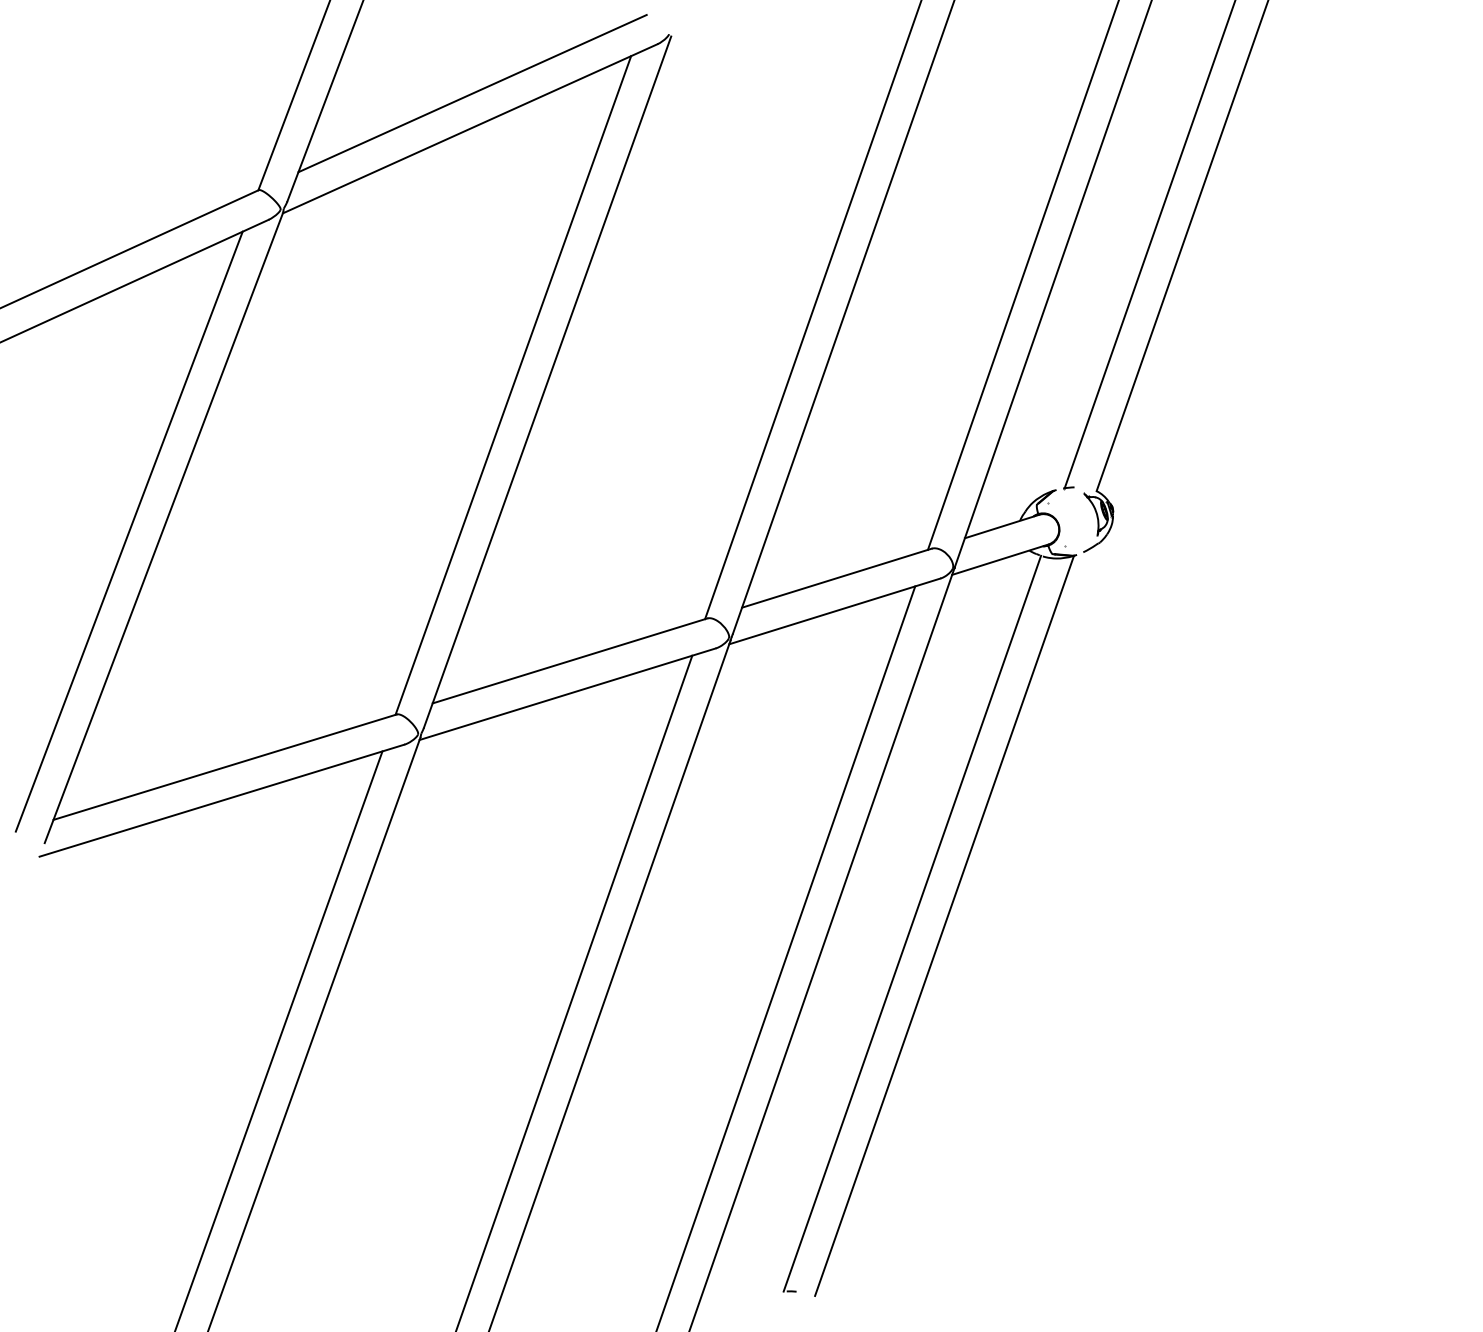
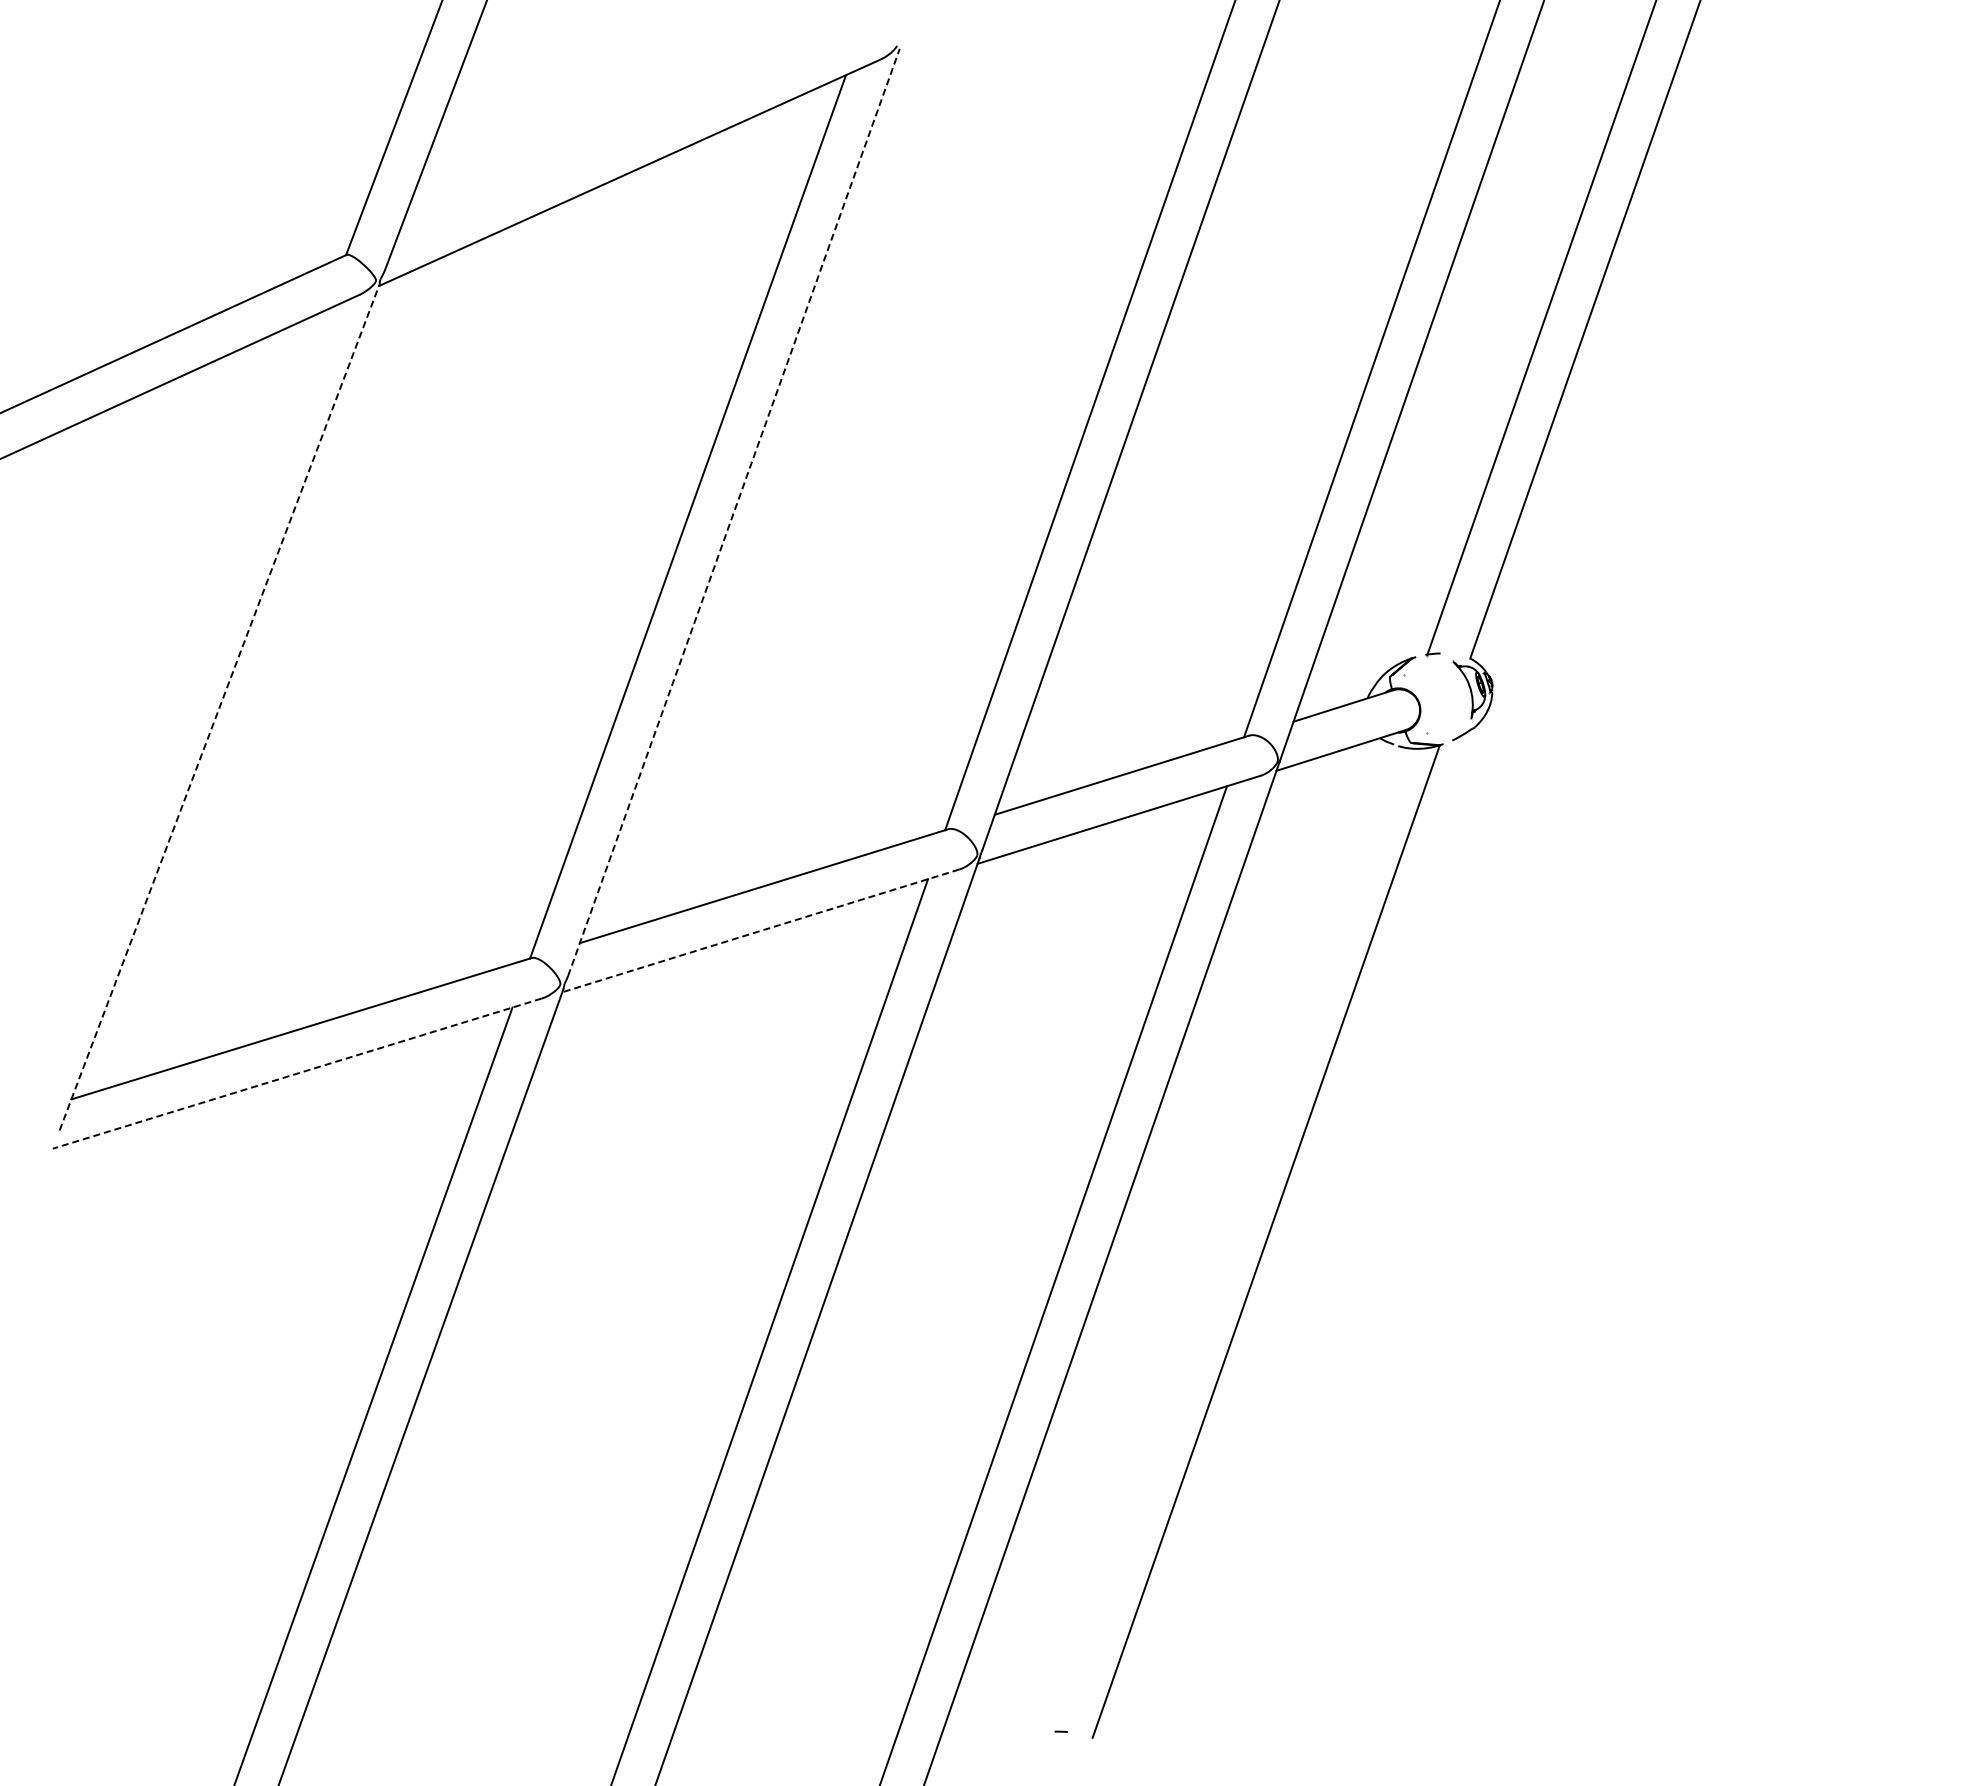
line: (471, 92) -> (632, 124), removed
line: (547, 381) -> (734, 511), solid -> dashed
line: (163, 527) -> (219, 707), solid -> dashed
line: (128, 531) -> (172, 712), removed
line: (567, 693) -> (760, 930), solid -> dashed
line: (222, 800) -> (297, 1073), solid -> dashed
line: (911, 923) -> (1222, 1238), removed

